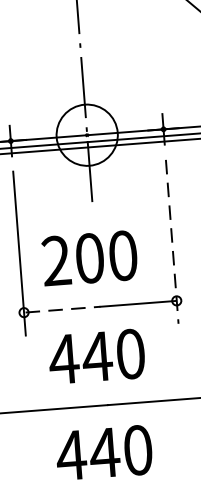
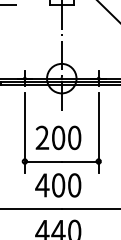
line: (171, 242) -> (98, 133), dashed -> solid
line: (64, 309) -> (44, 161), dashed -> solid
text: (97, 356) -> (58, 185), 440 -> 400

